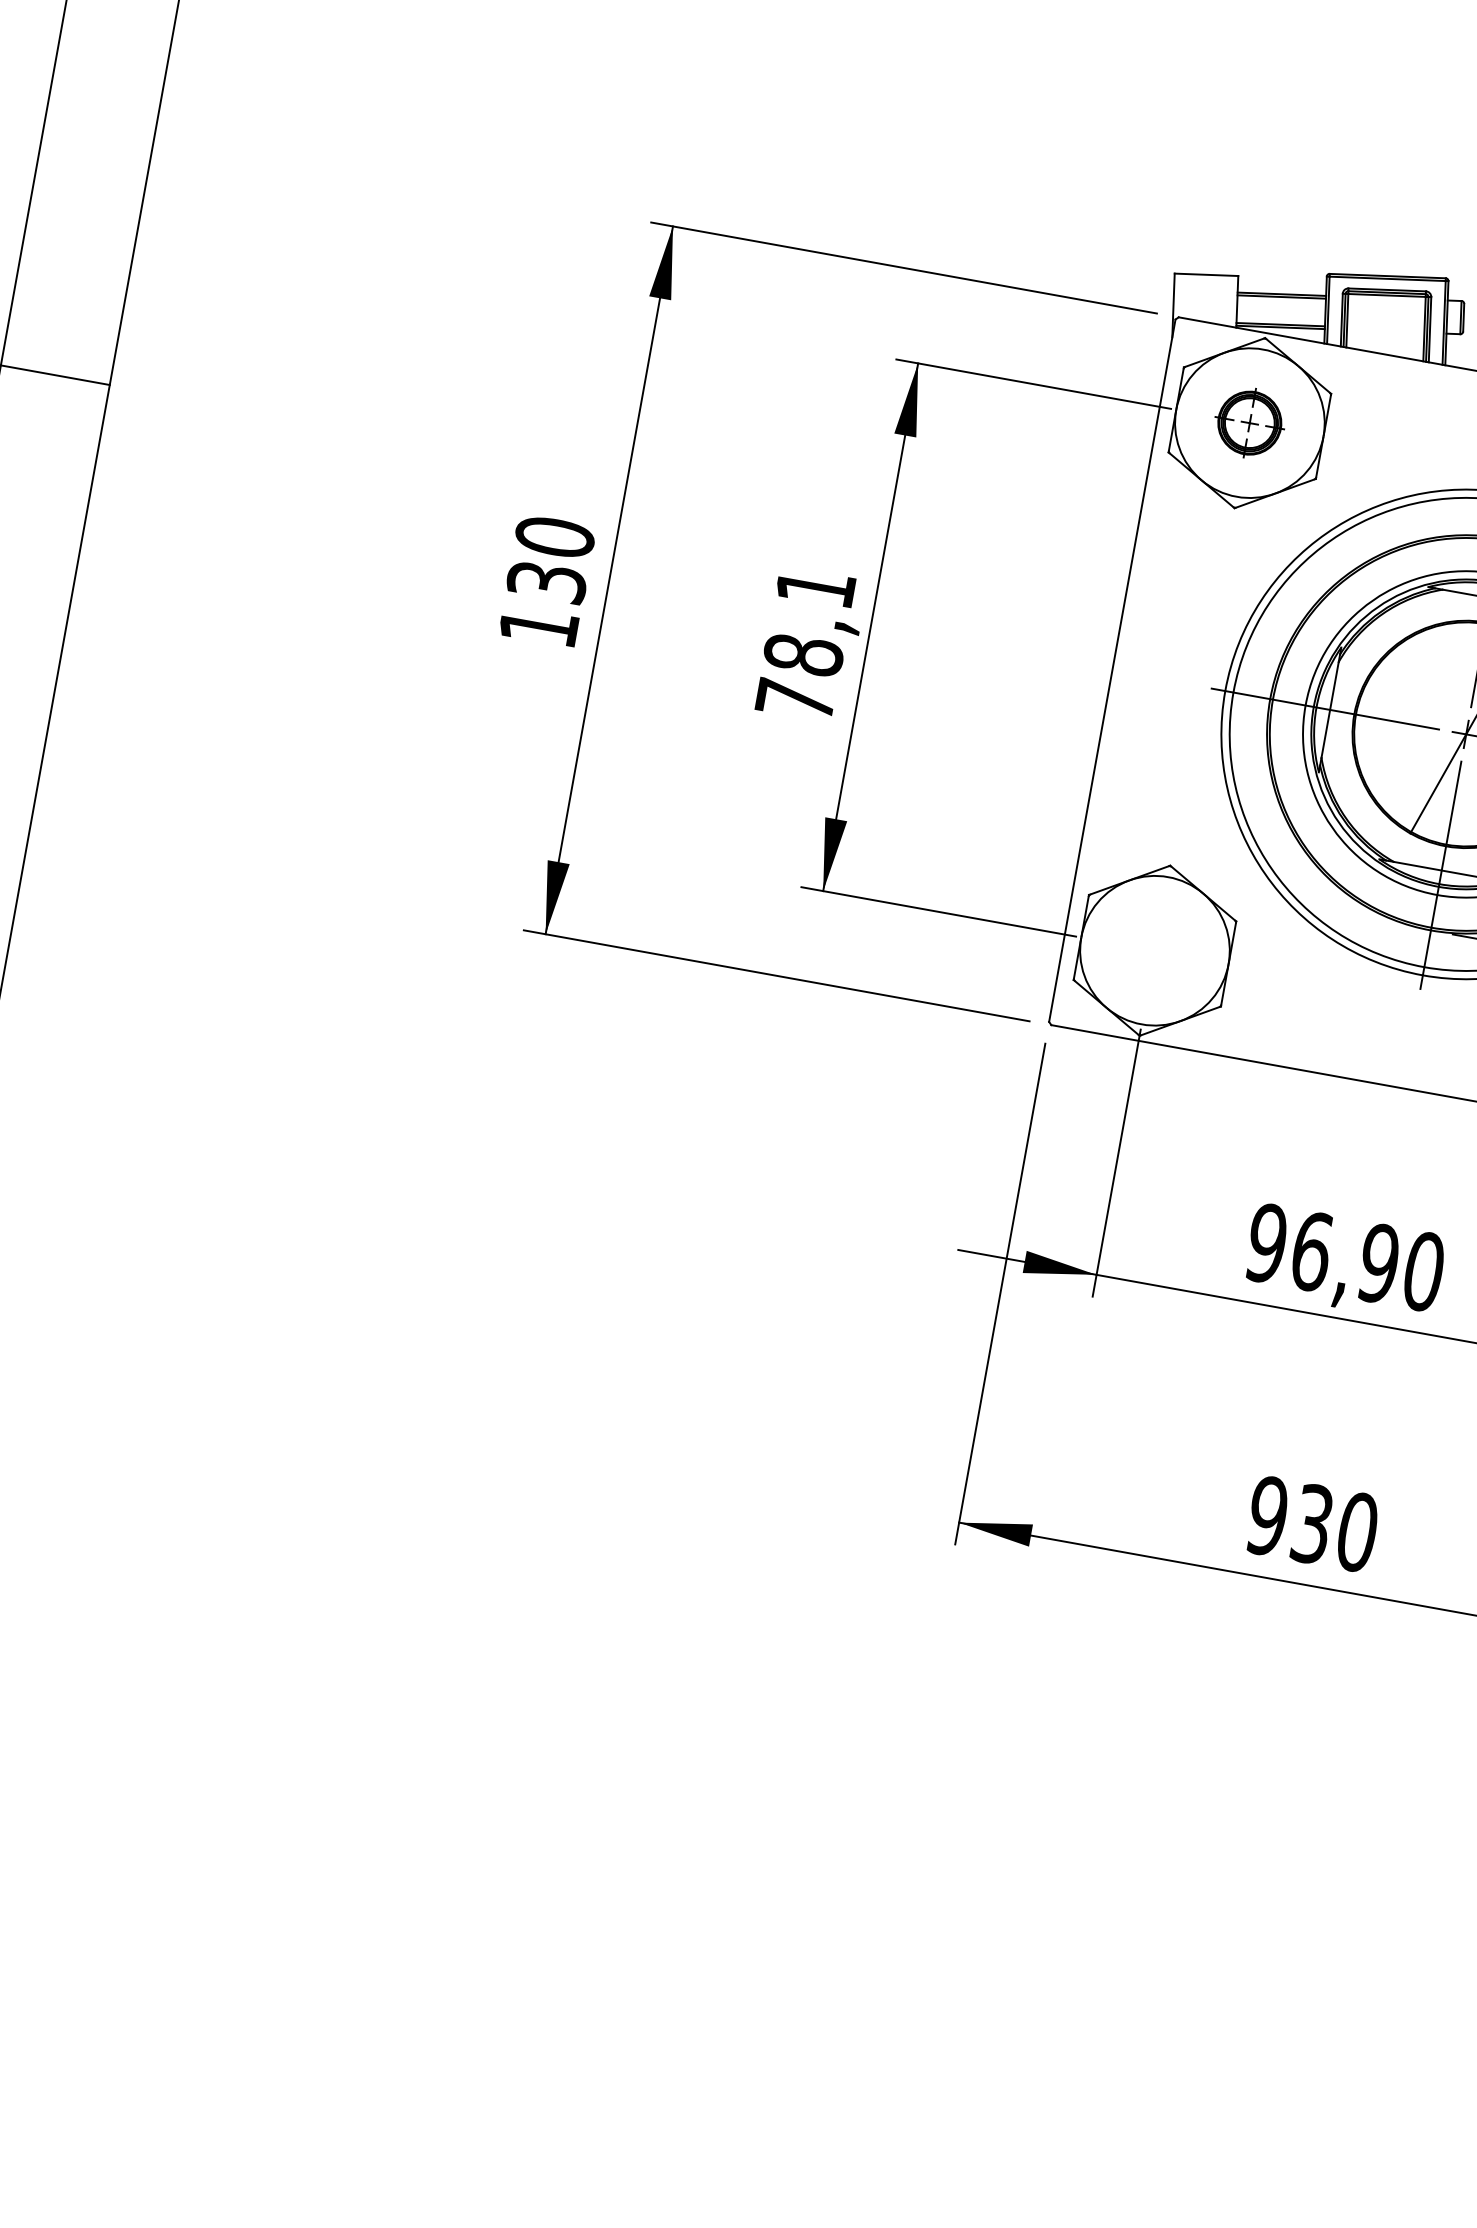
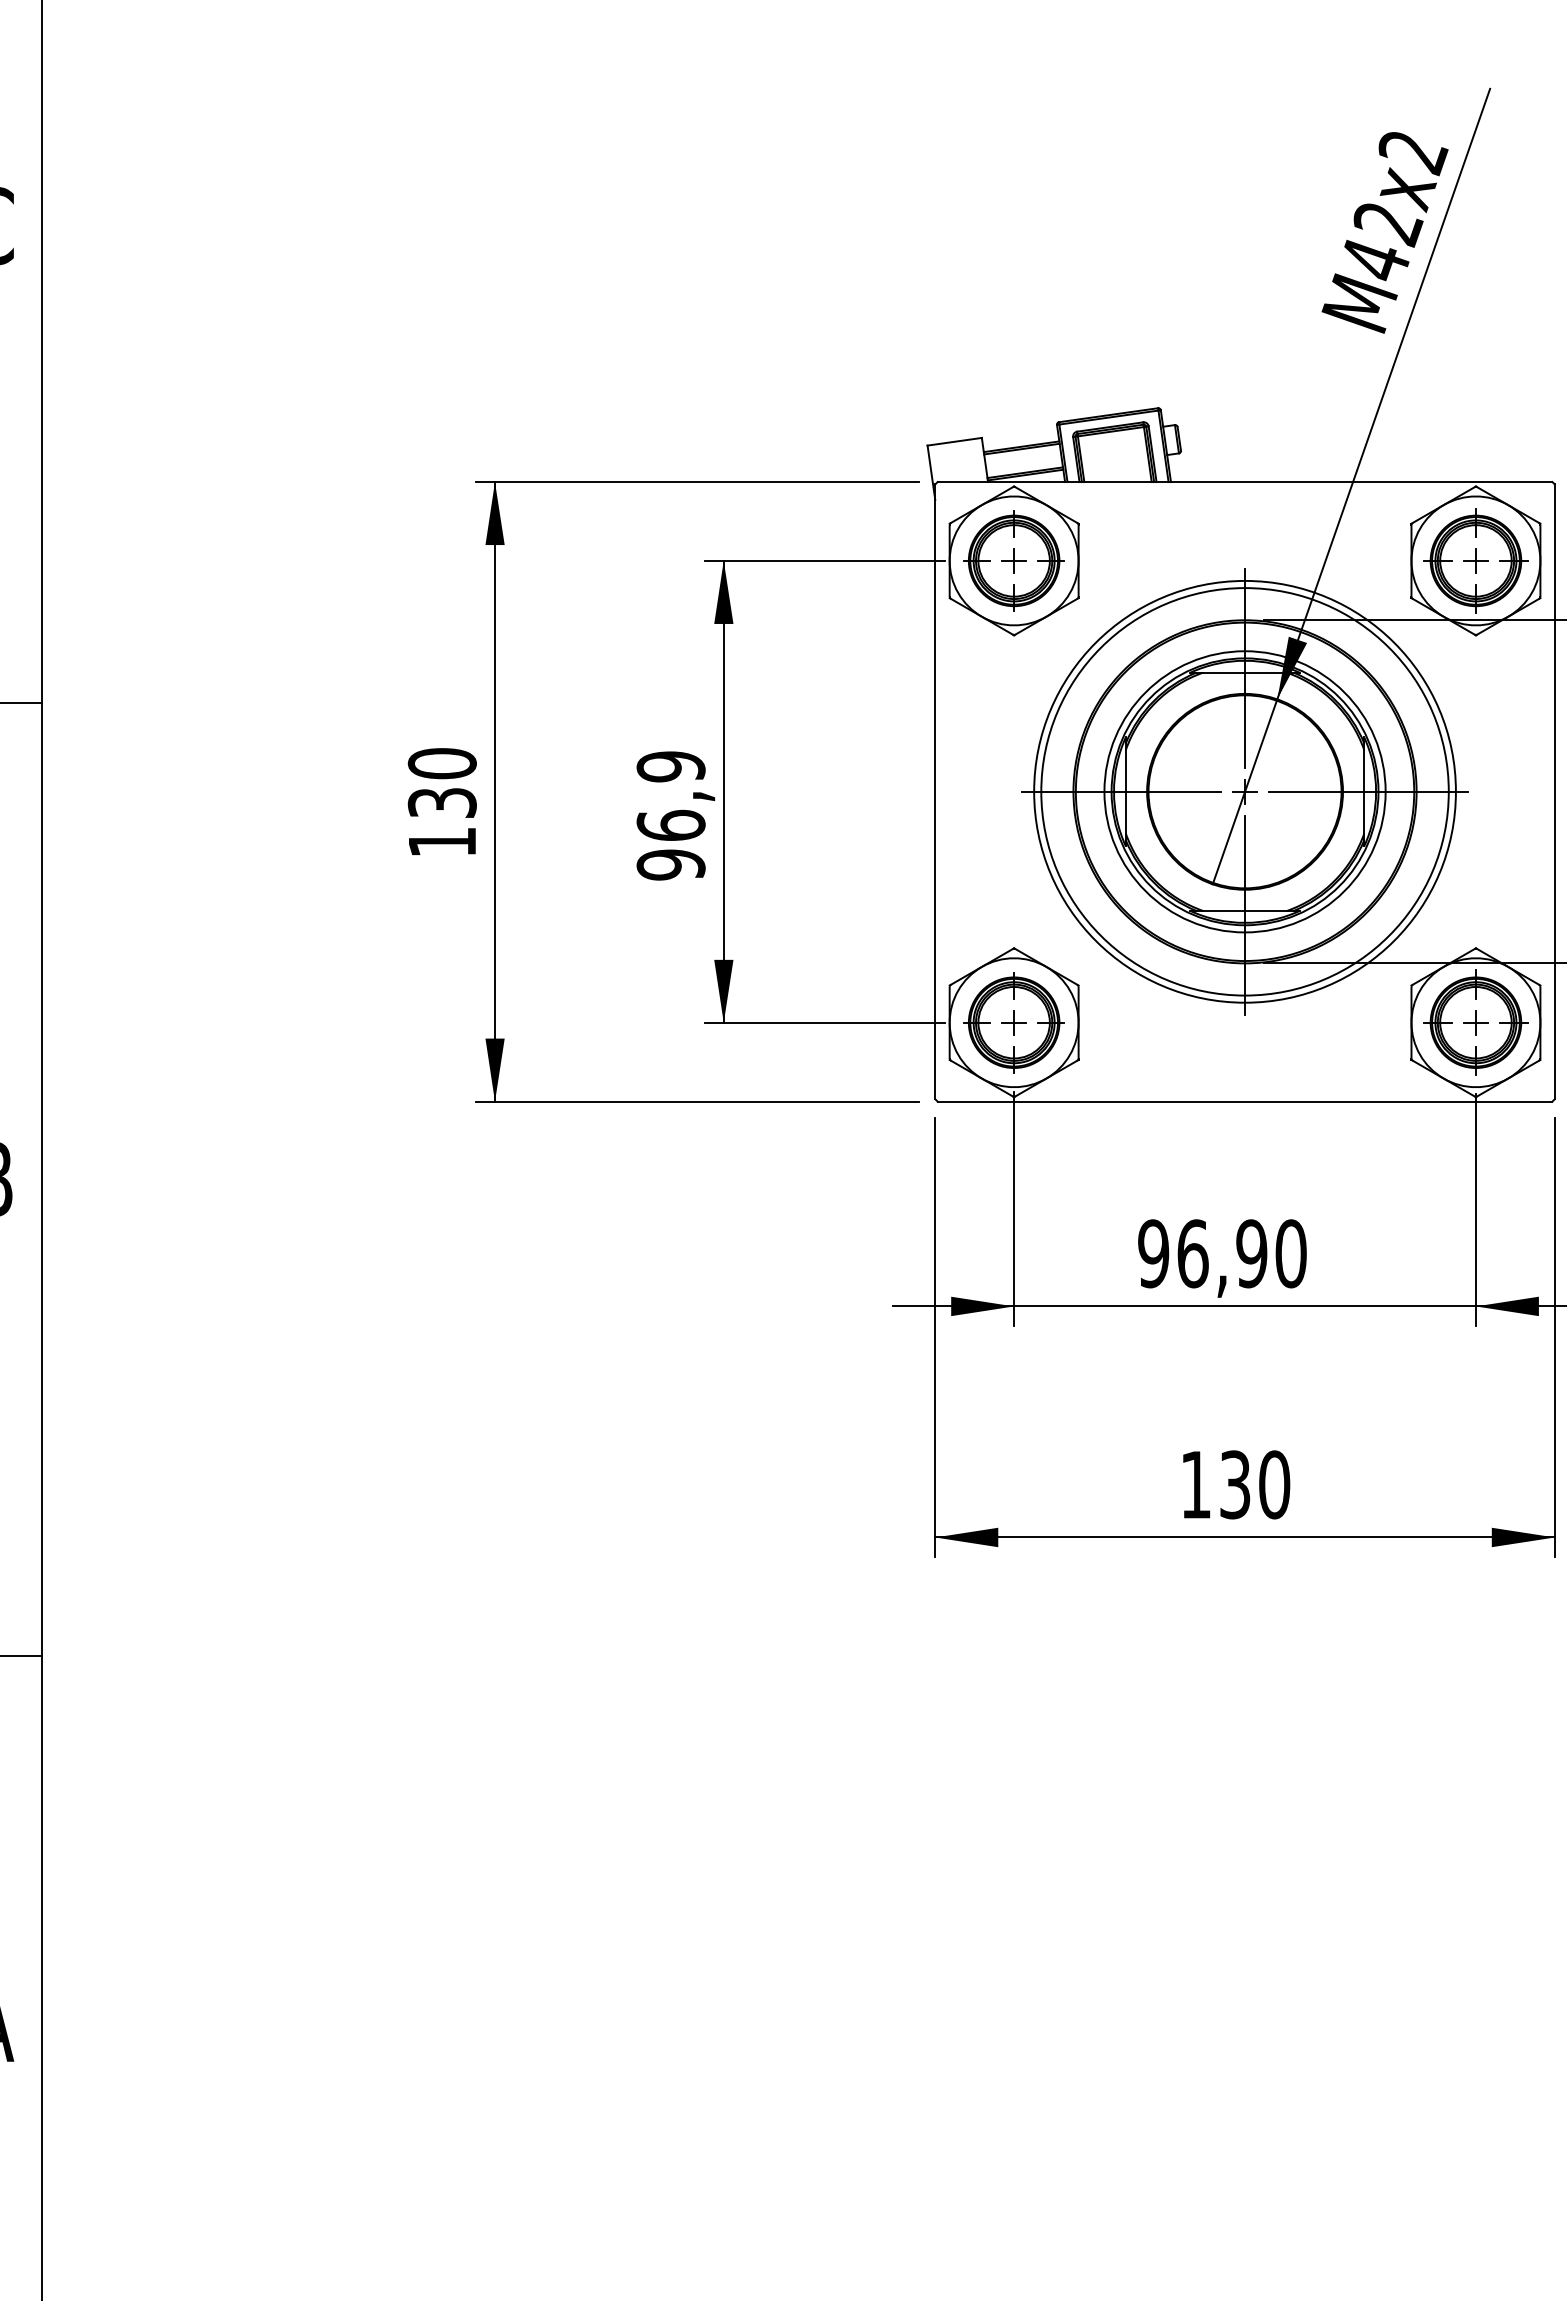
part: (1249, 422) -> (1013, 560), size x1.67
text: (804, 643) -> (670, 815), 78,1 -> 96,9
part: (1154, 950) -> (1013, 1022), added
text: (1267, 1515) -> (1195, 1484), 930 -> 130

